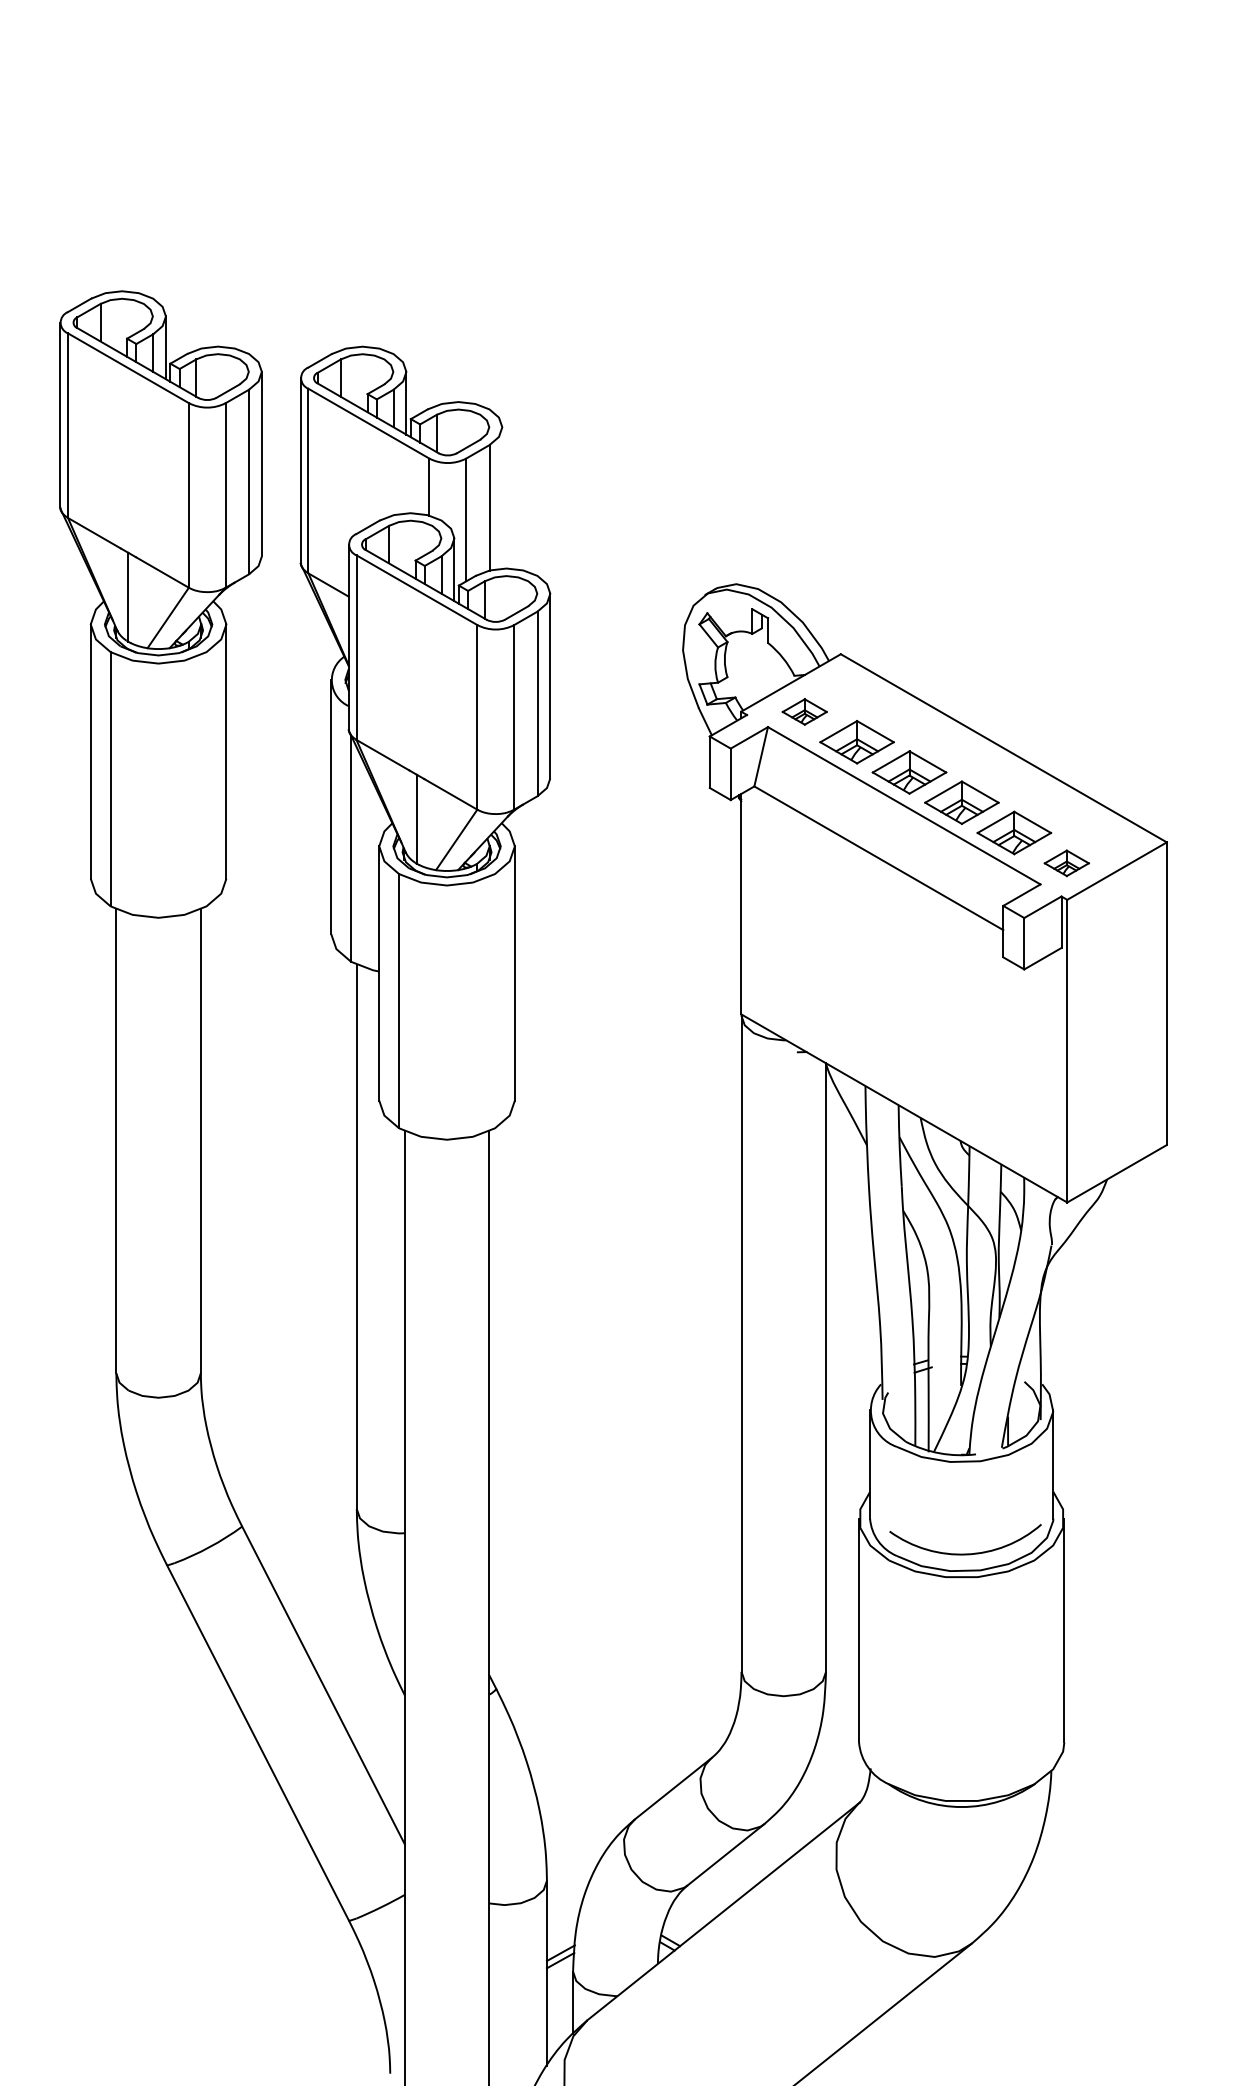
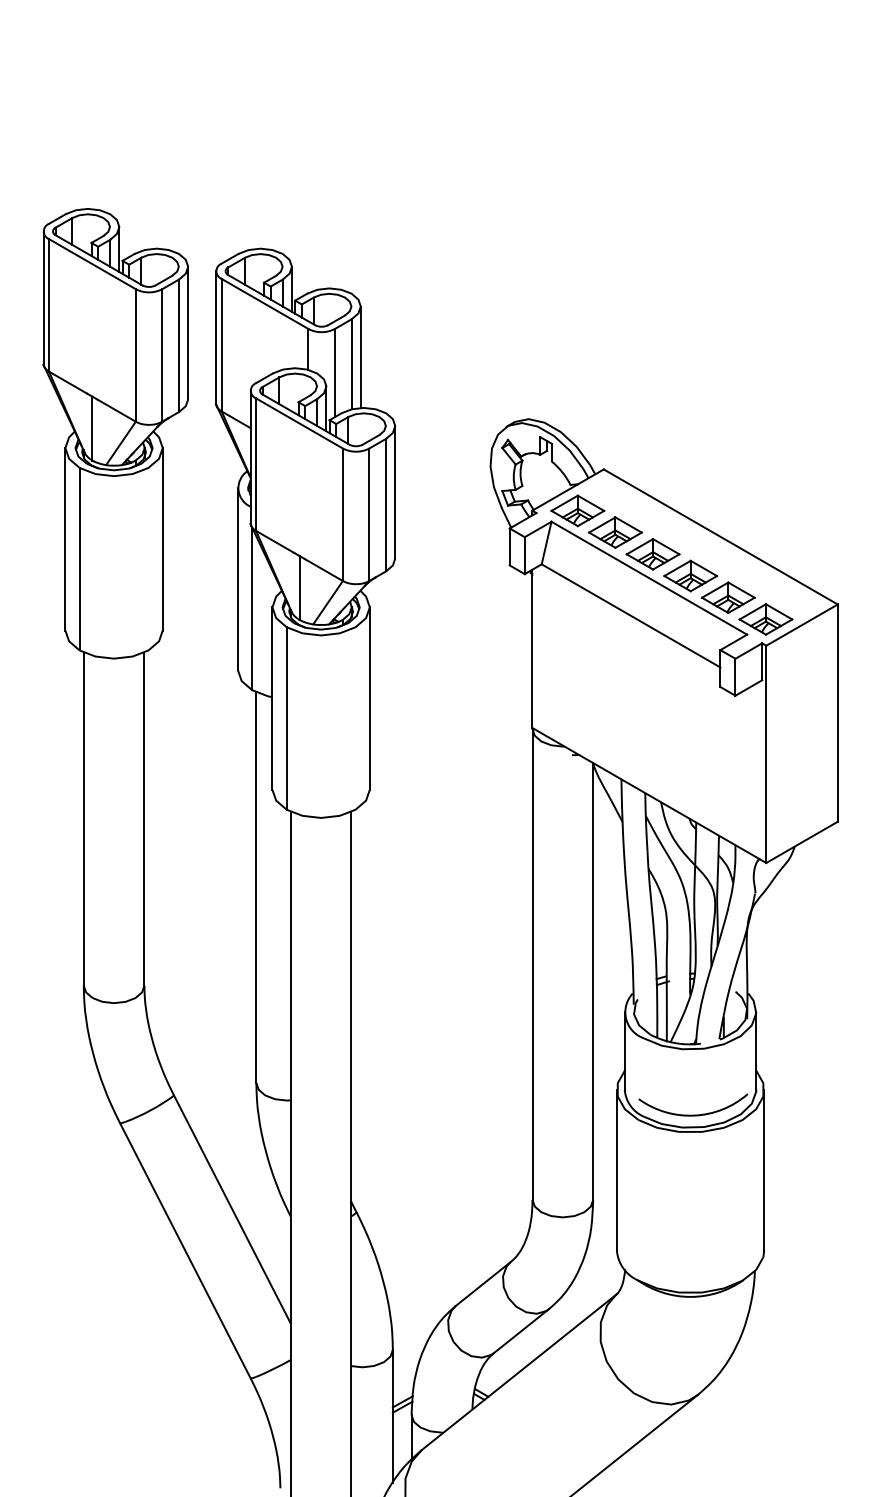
line: (502, 497) -> (360, 356), added
part: (804, 711) -> (577, 510), size x1.67
part: (1066, 863) -> (765, 619), size x1.67

